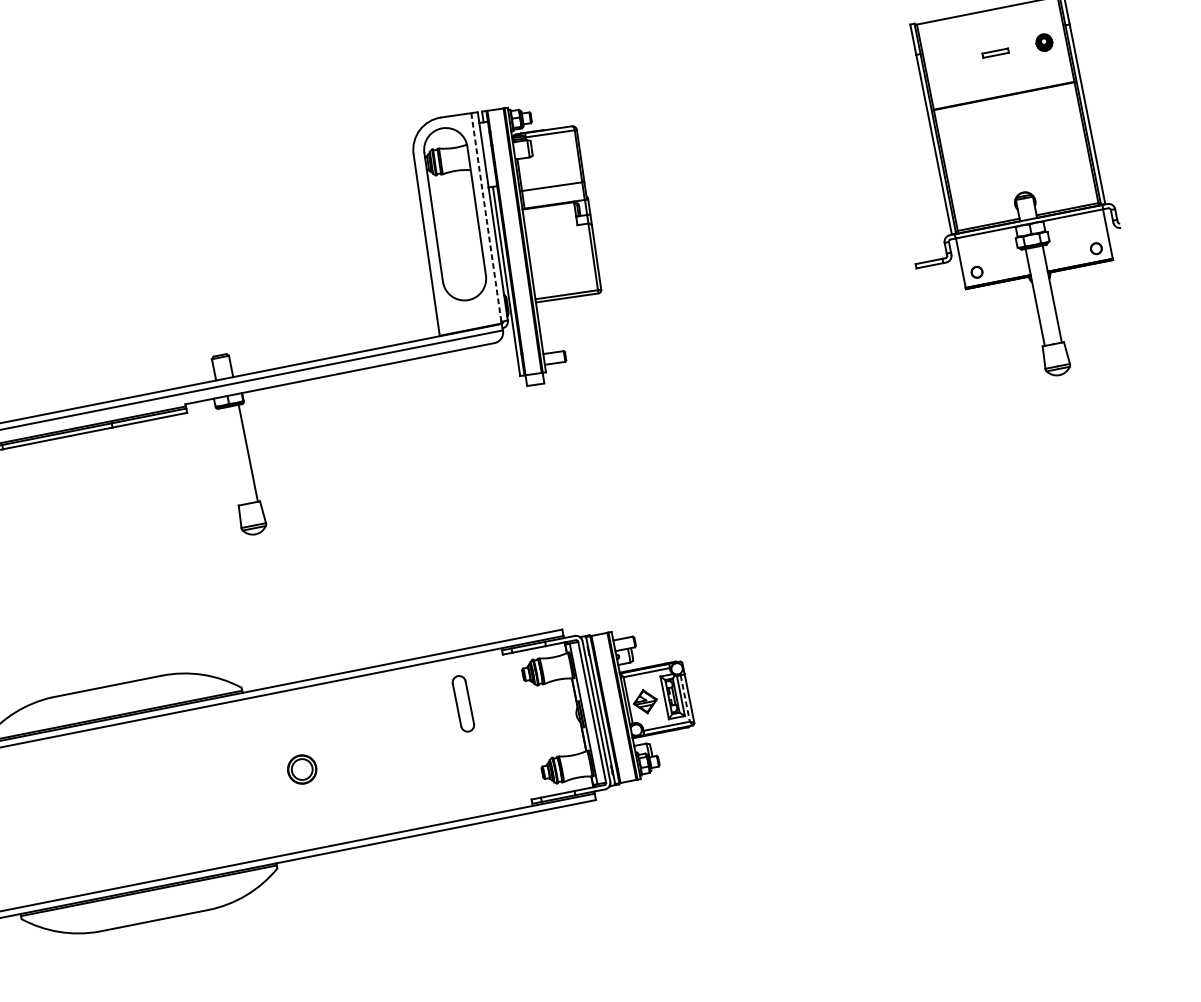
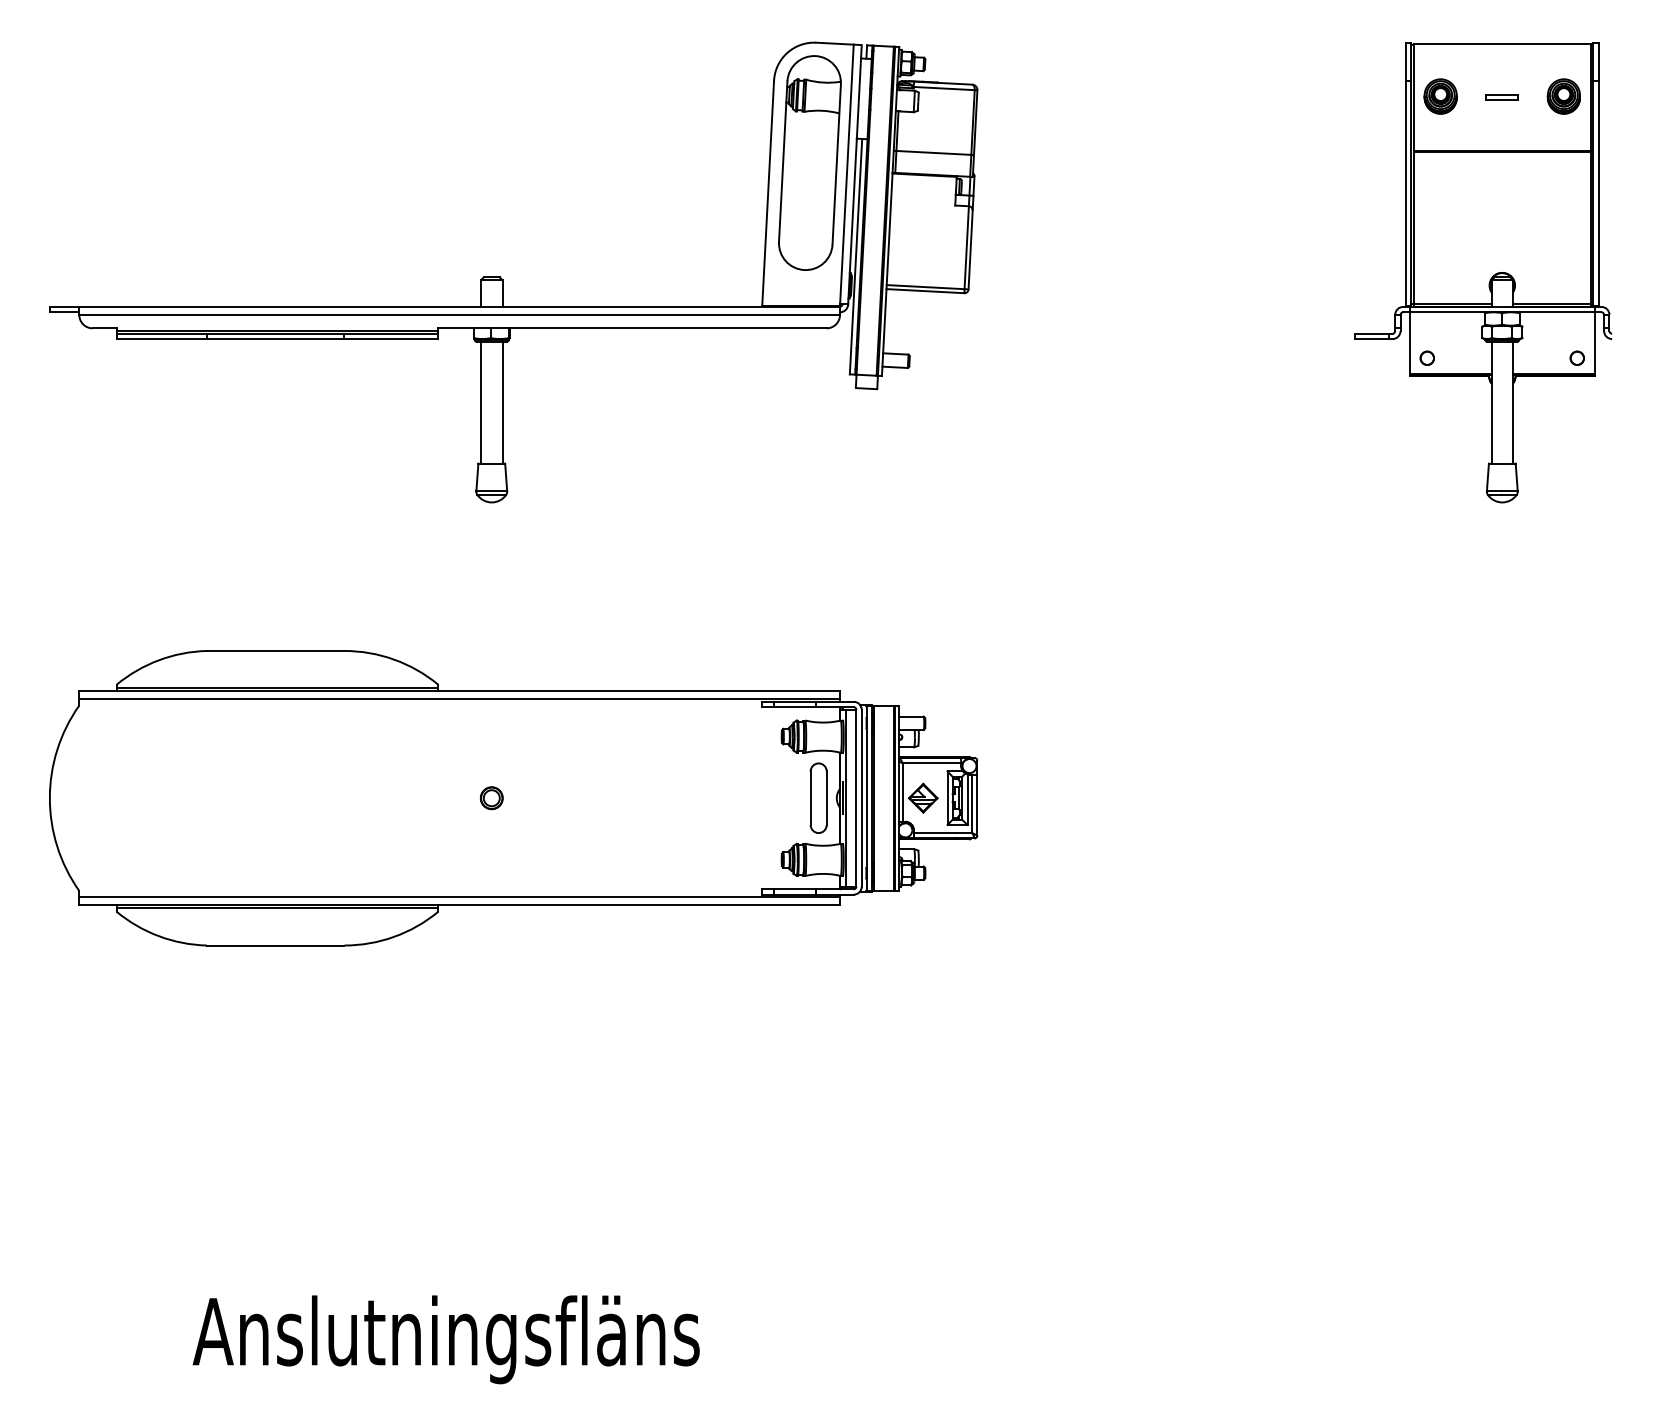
part: (1044, 42) -> (1563, 96), size x1.67
part: (946, 61) -> (1440, 96), added
line: (486, 217) -> (846, 174), dashed -> solid
line: (231, 456) -> (481, 402), added
line: (685, 698) -> (972, 804), dashed -> solid
part: (463, 703) -> (818, 797), moved
part: (301, 769) -> (491, 798), size x0.62

